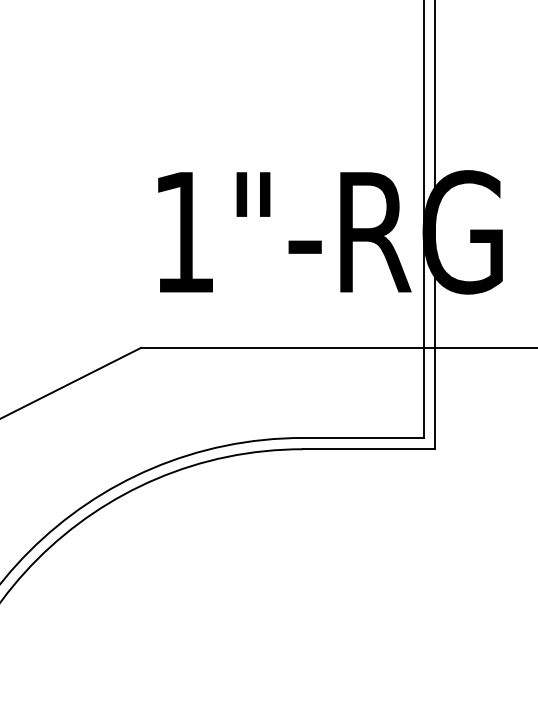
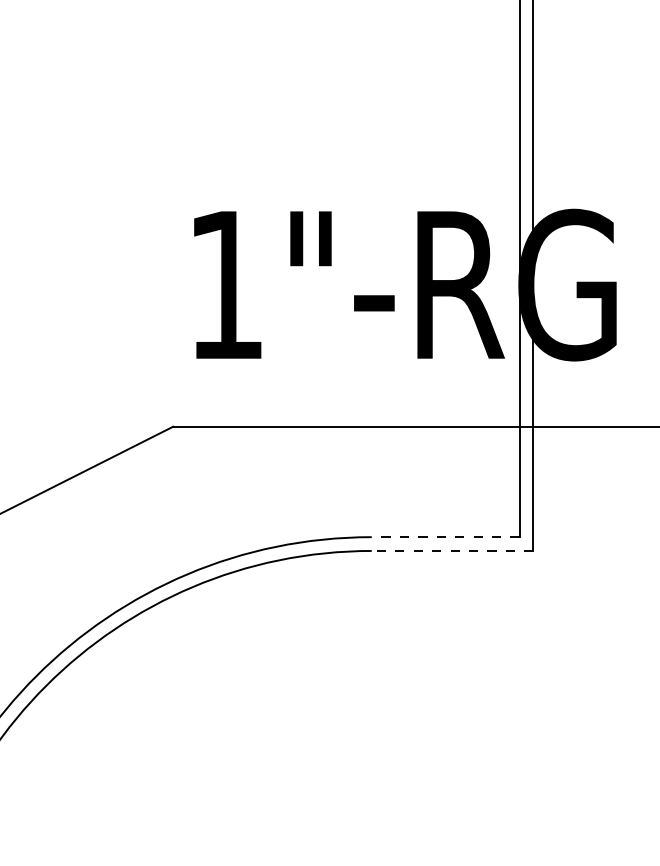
line: (362, 437) -> (444, 536), solid -> dashed
line: (368, 449) -> (451, 551), solid -> dashed

